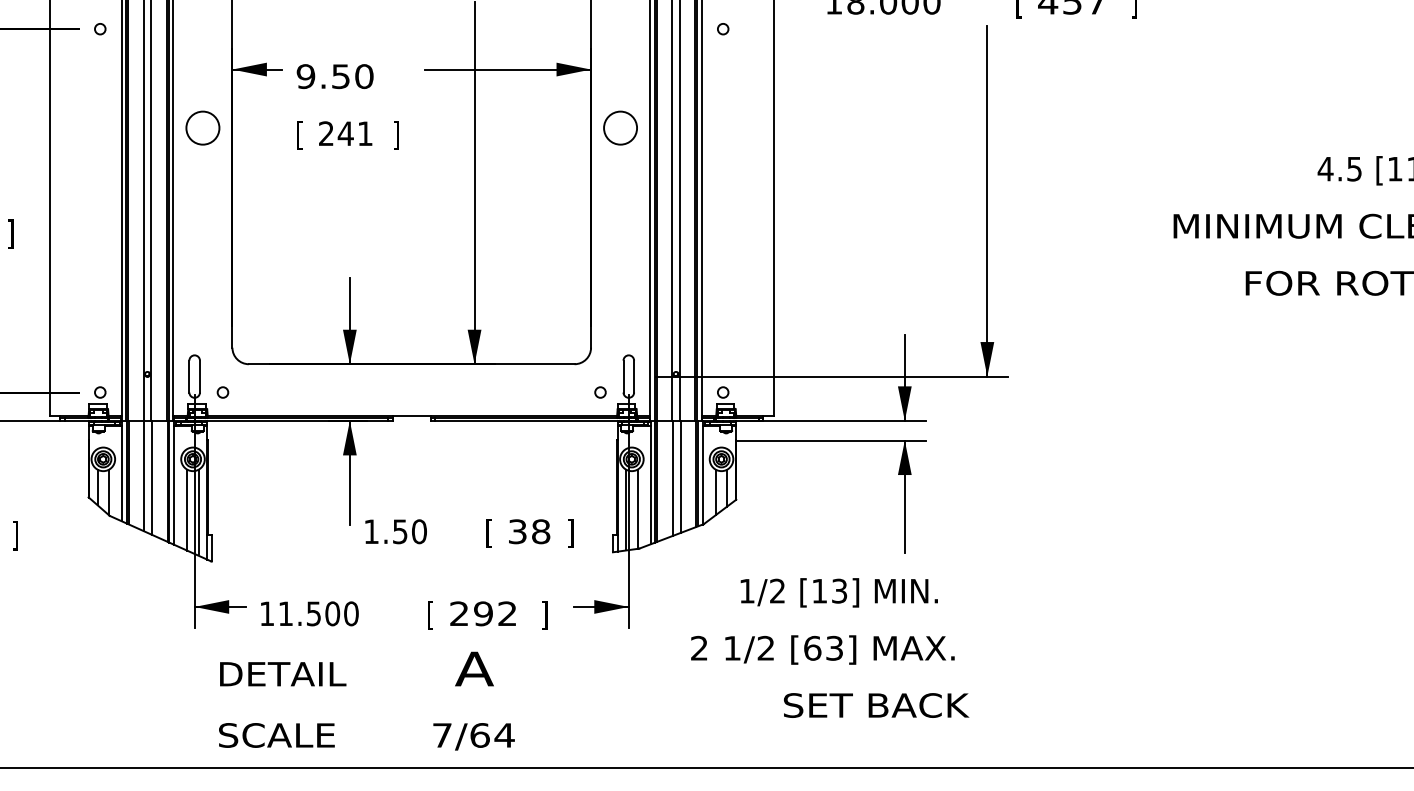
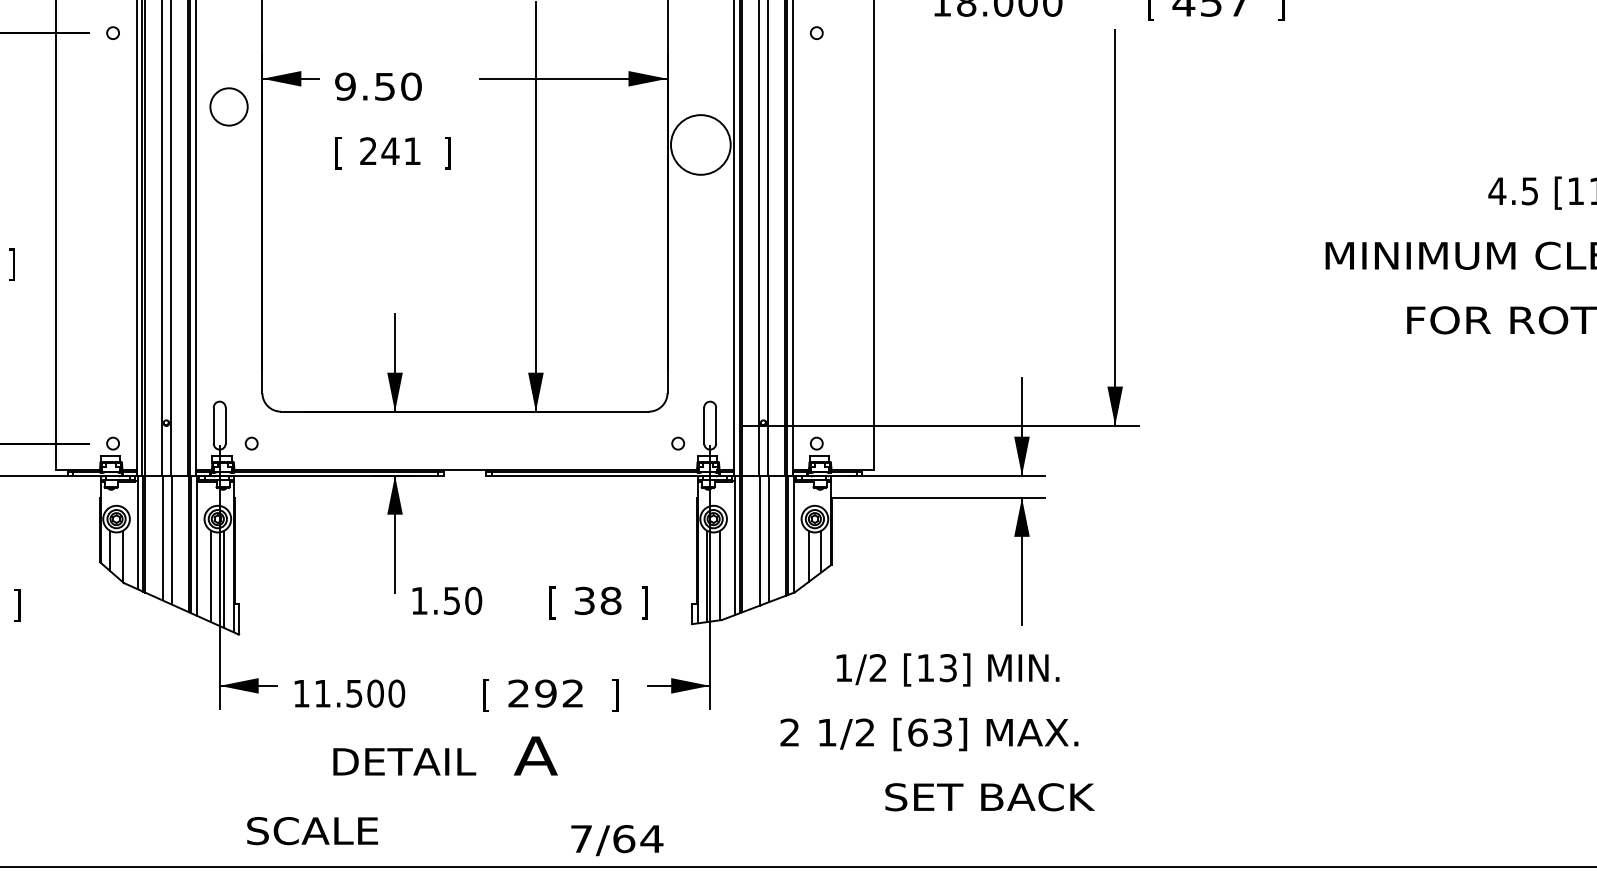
circle: (202, 127) -> (228, 106), moved
circle: (620, 127) -> (700, 144), size x1.6
text: (282, 673) -> (404, 761), moved
text: (474, 736) -> (617, 840), moved

